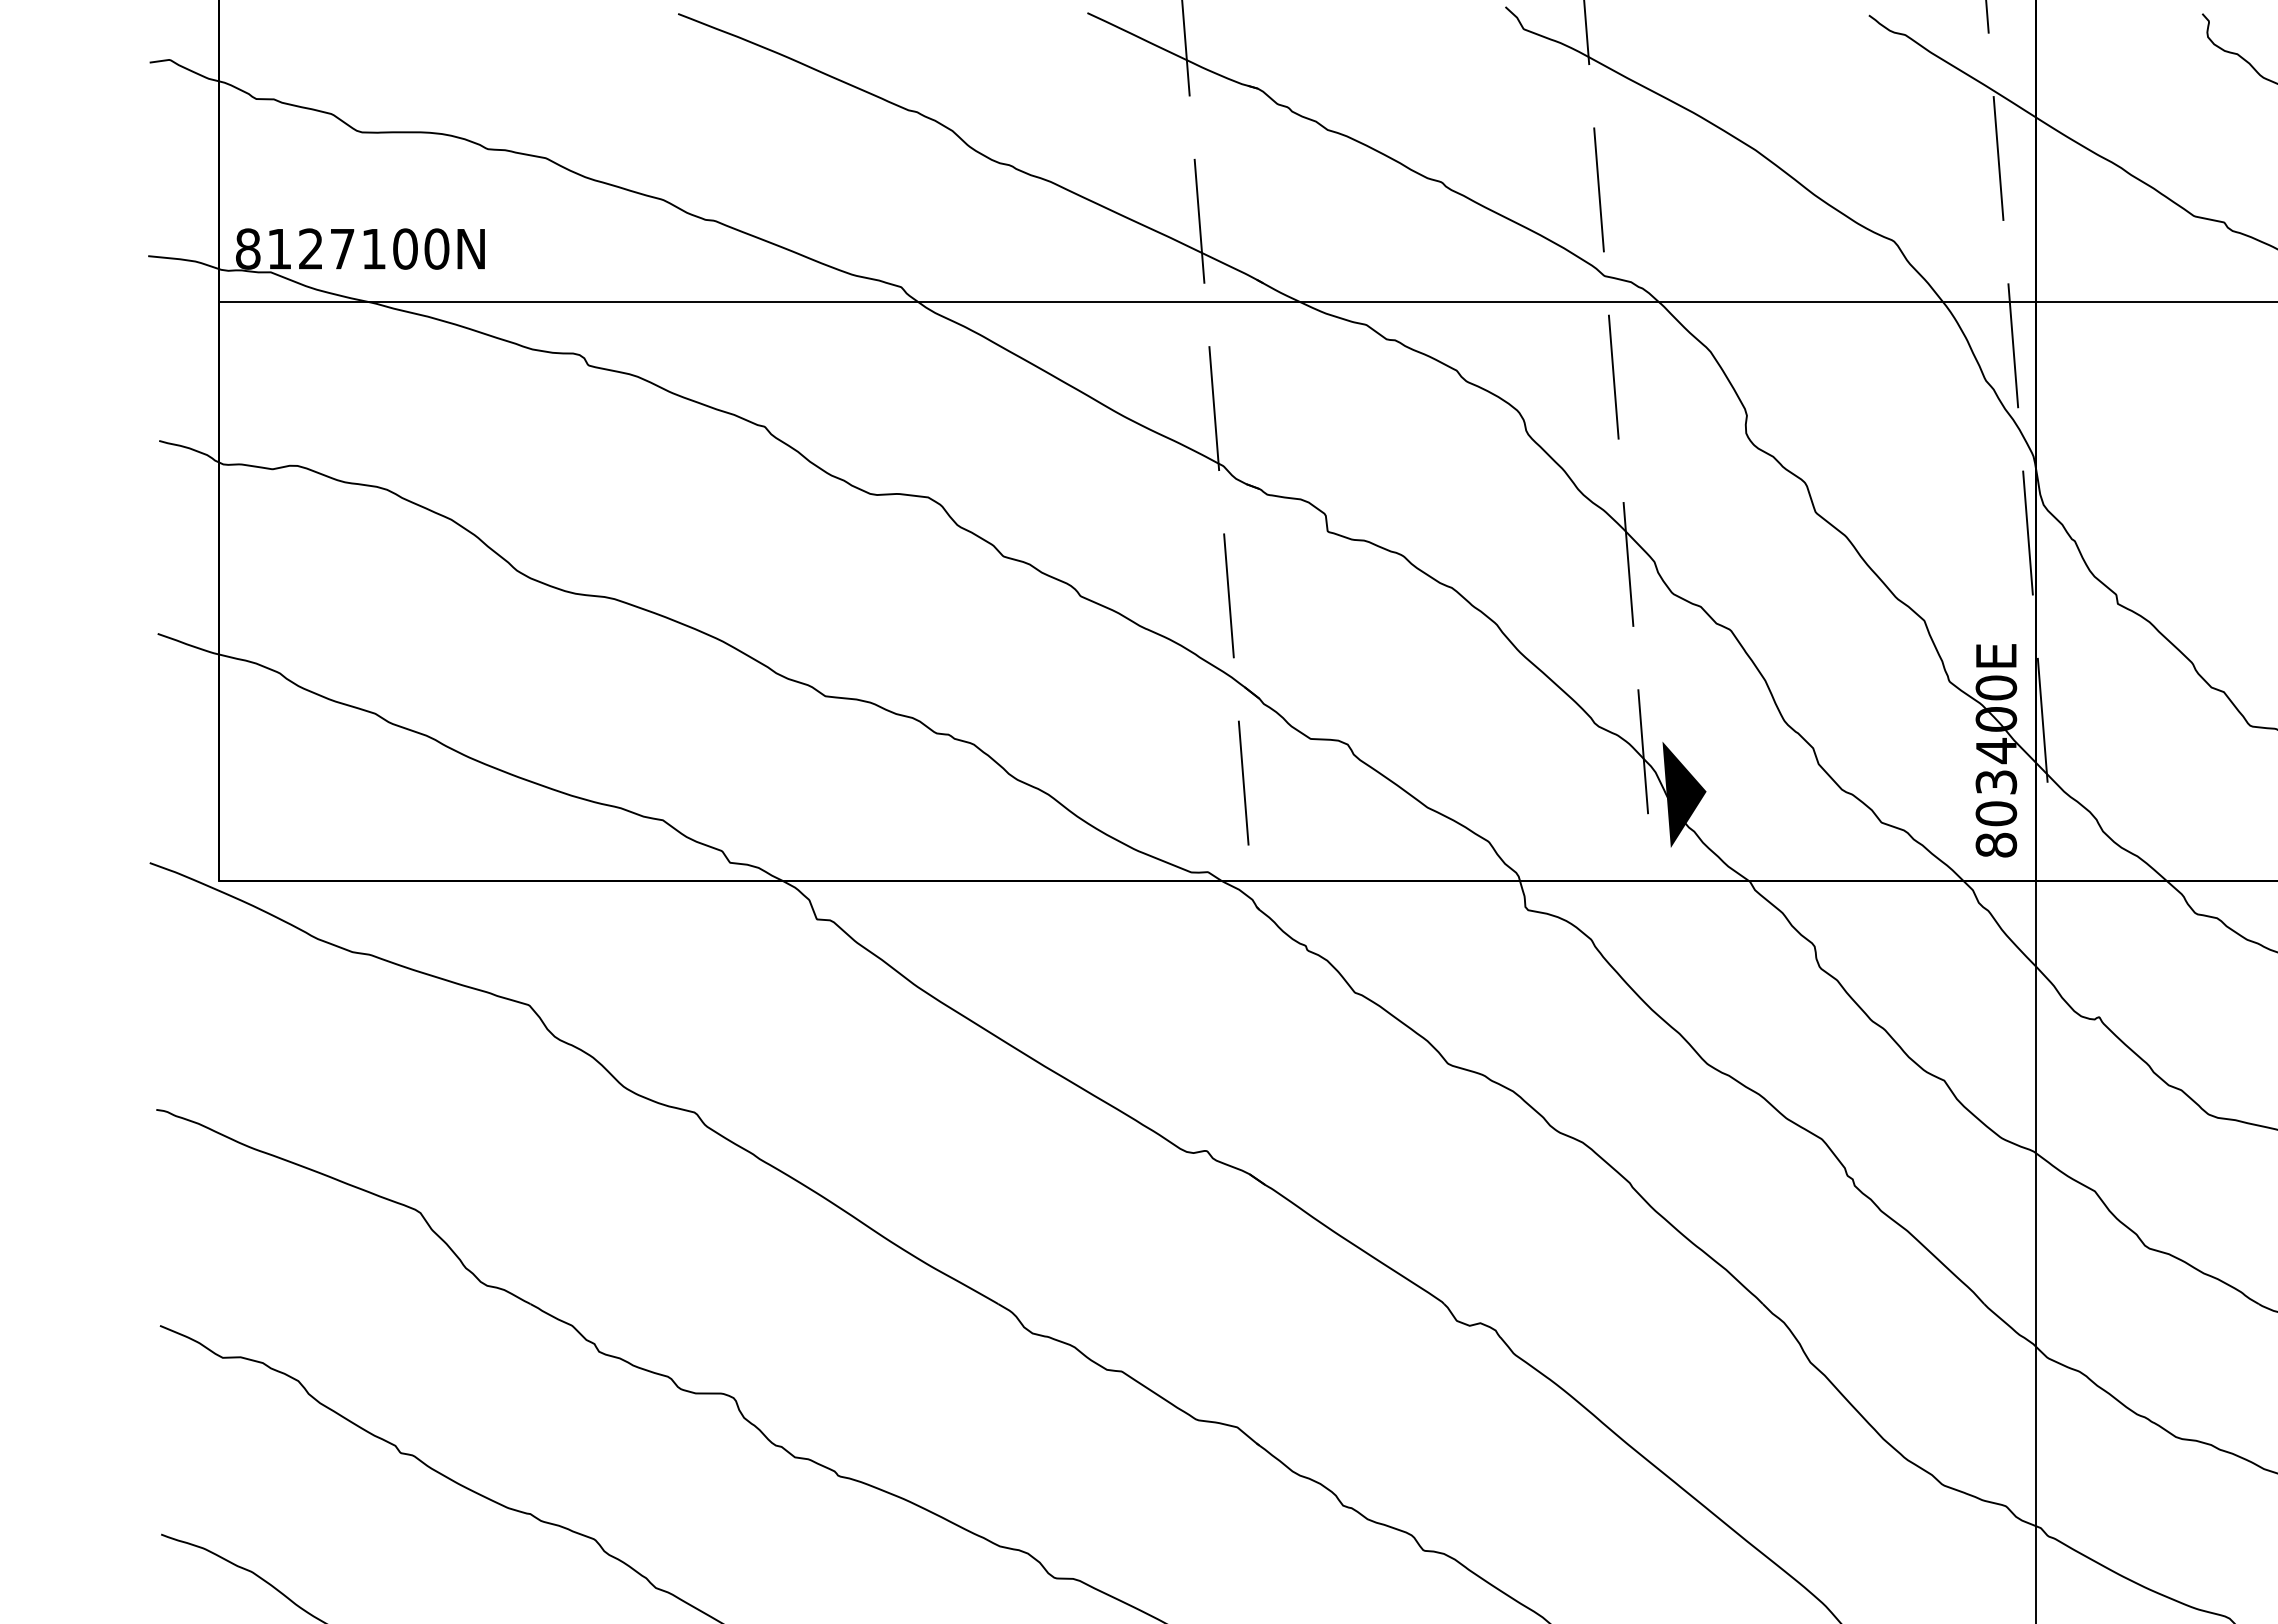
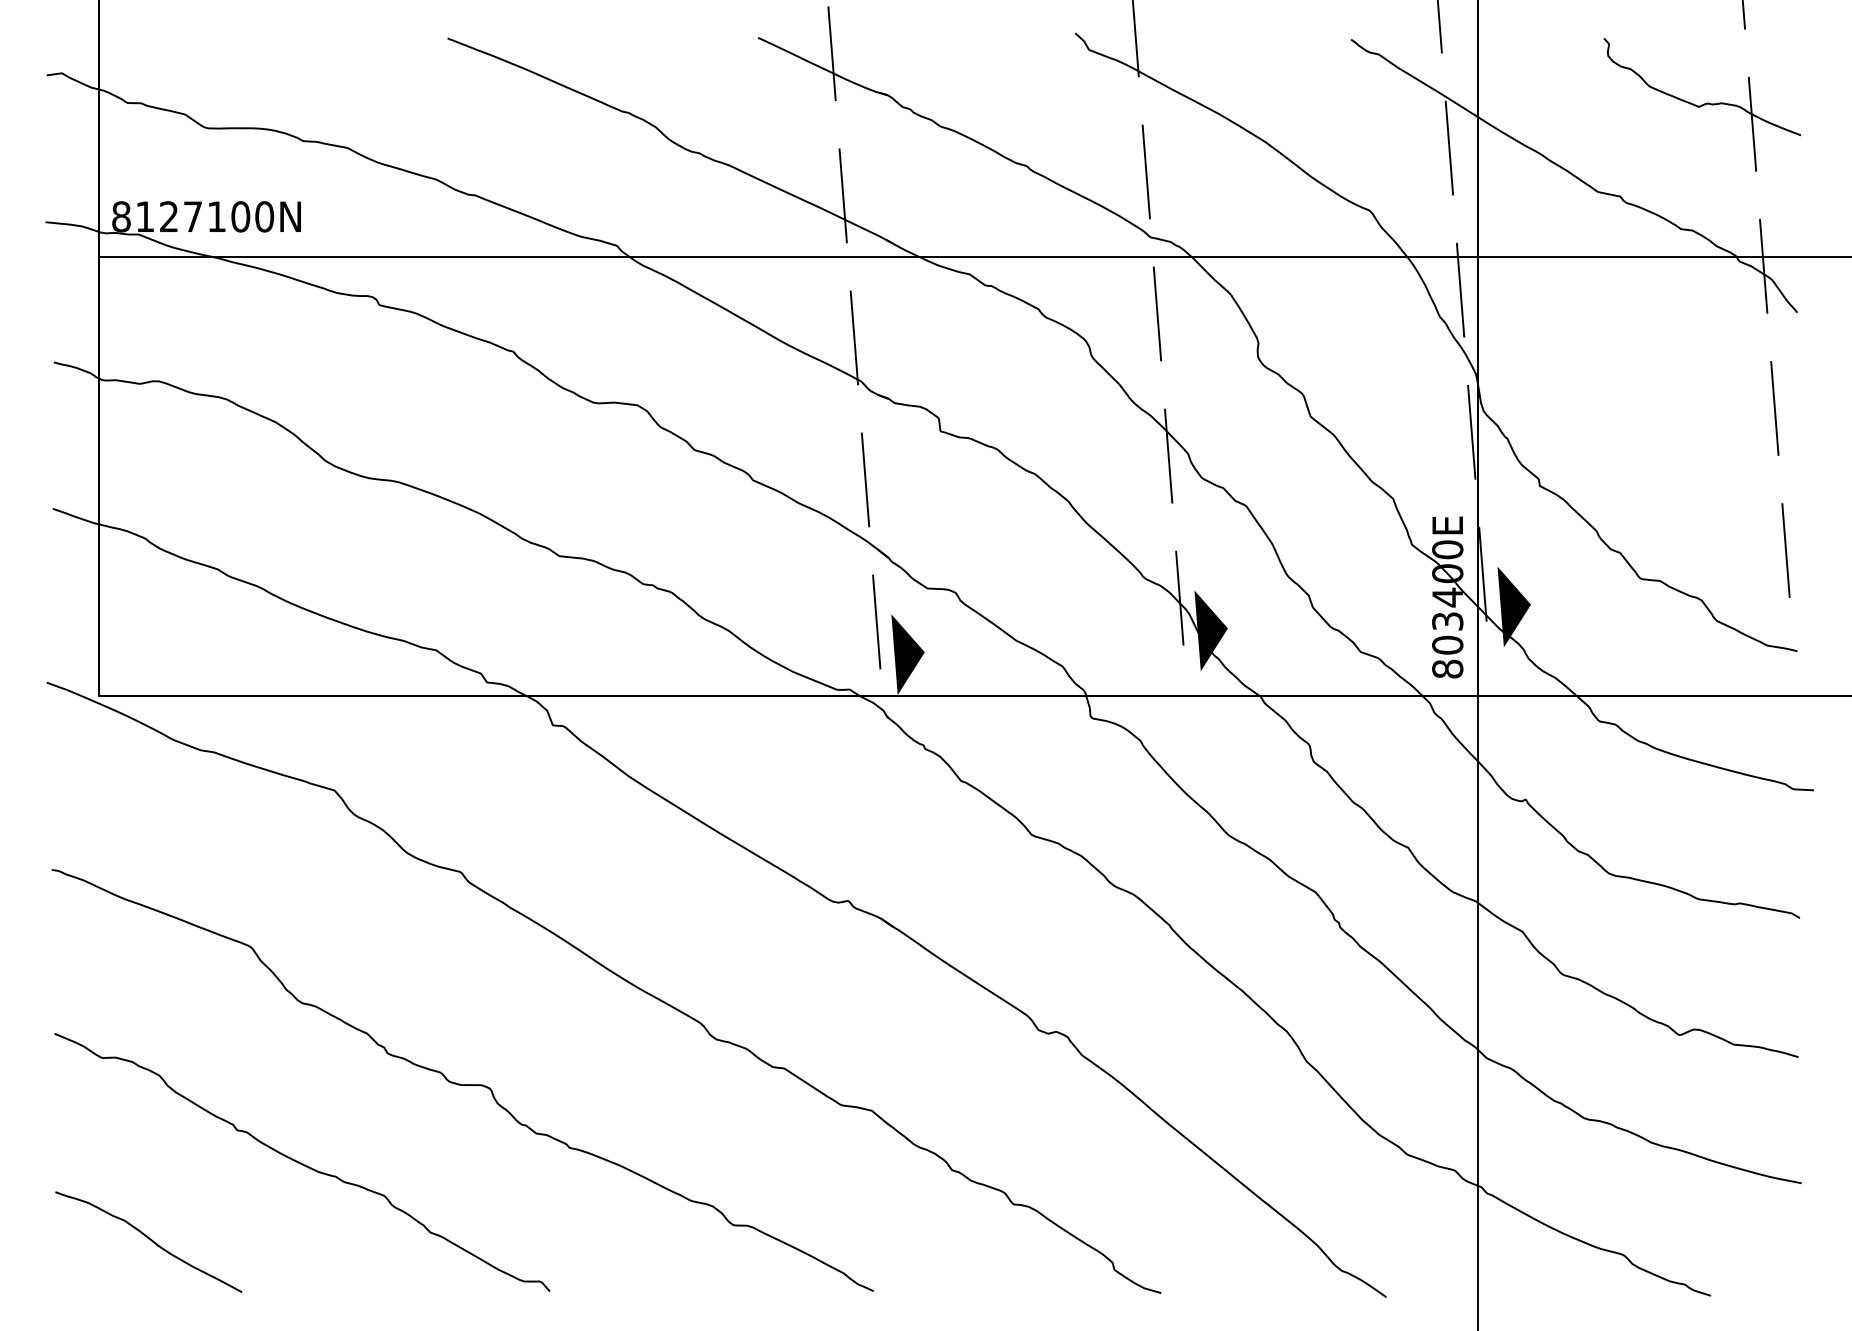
fill: (2084, 762) -> (1514, 606), added
fill: (1284, 825) -> (907, 654), added

